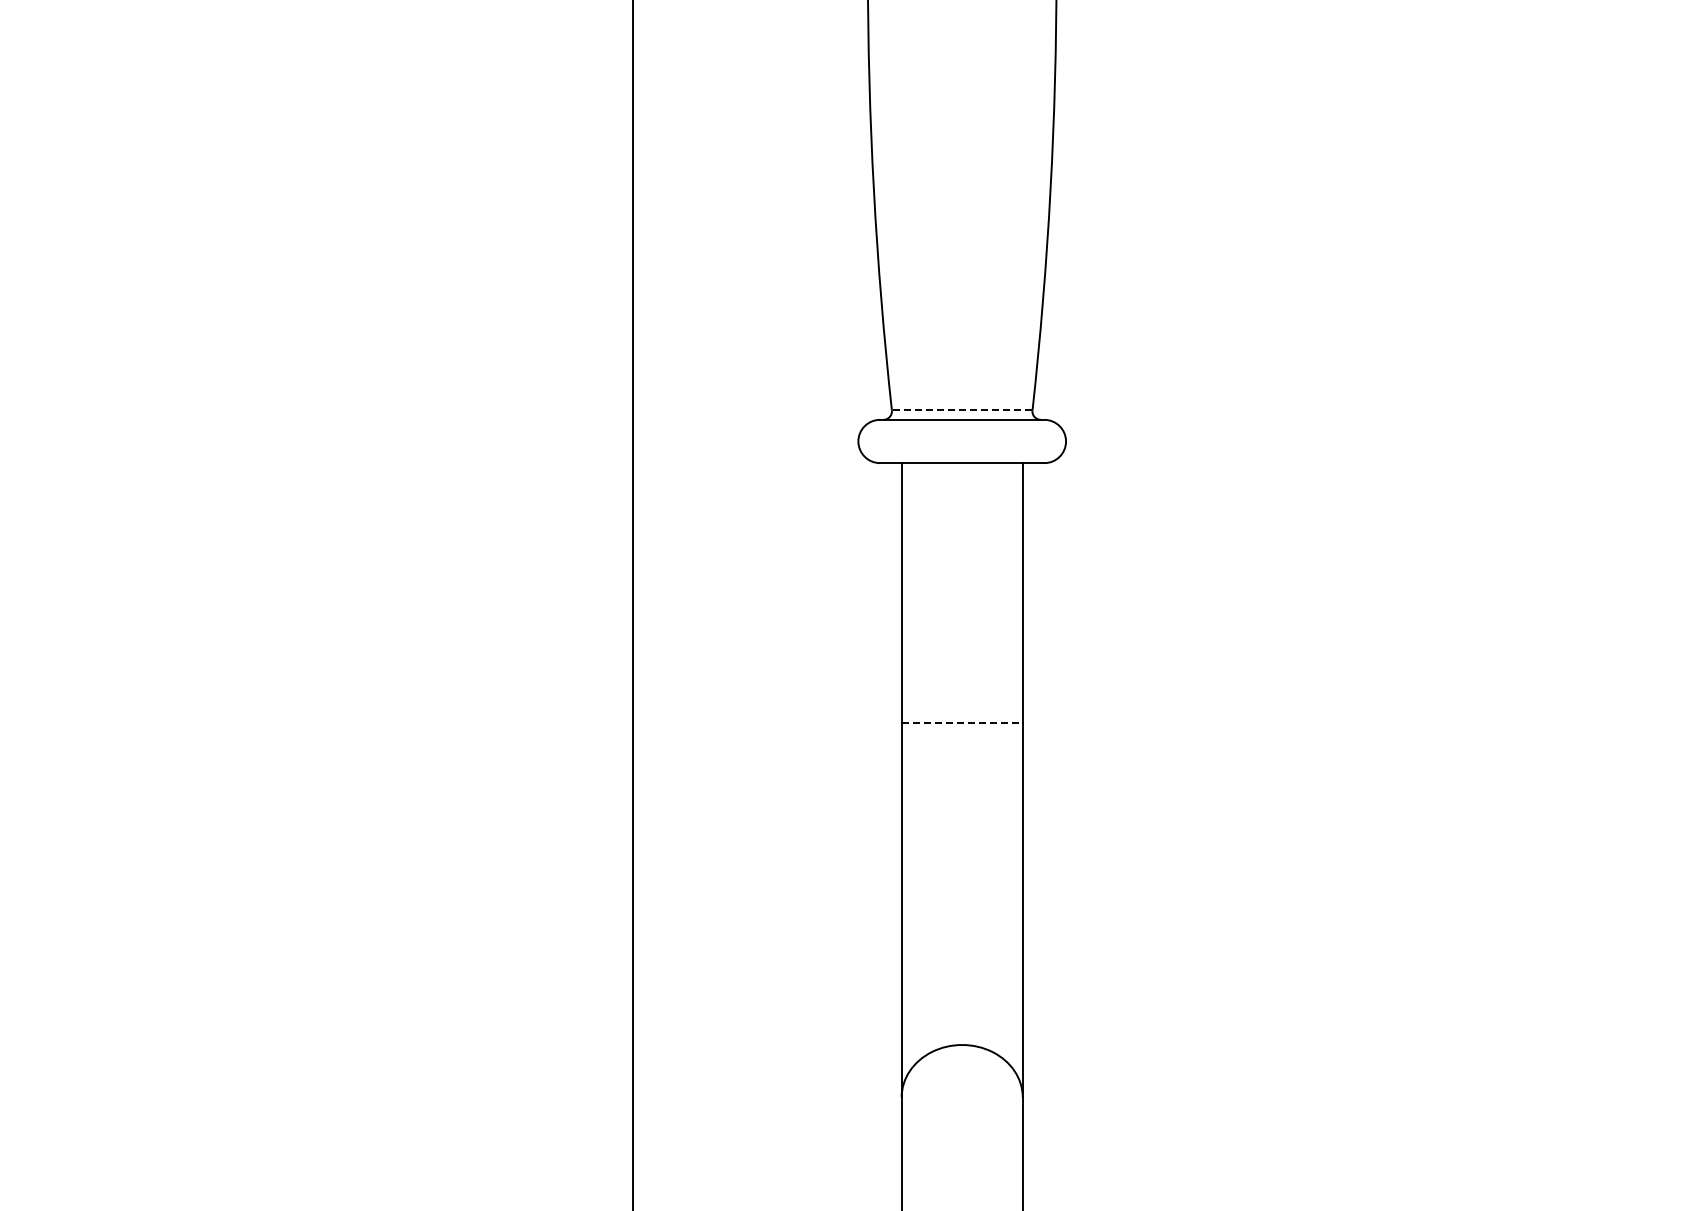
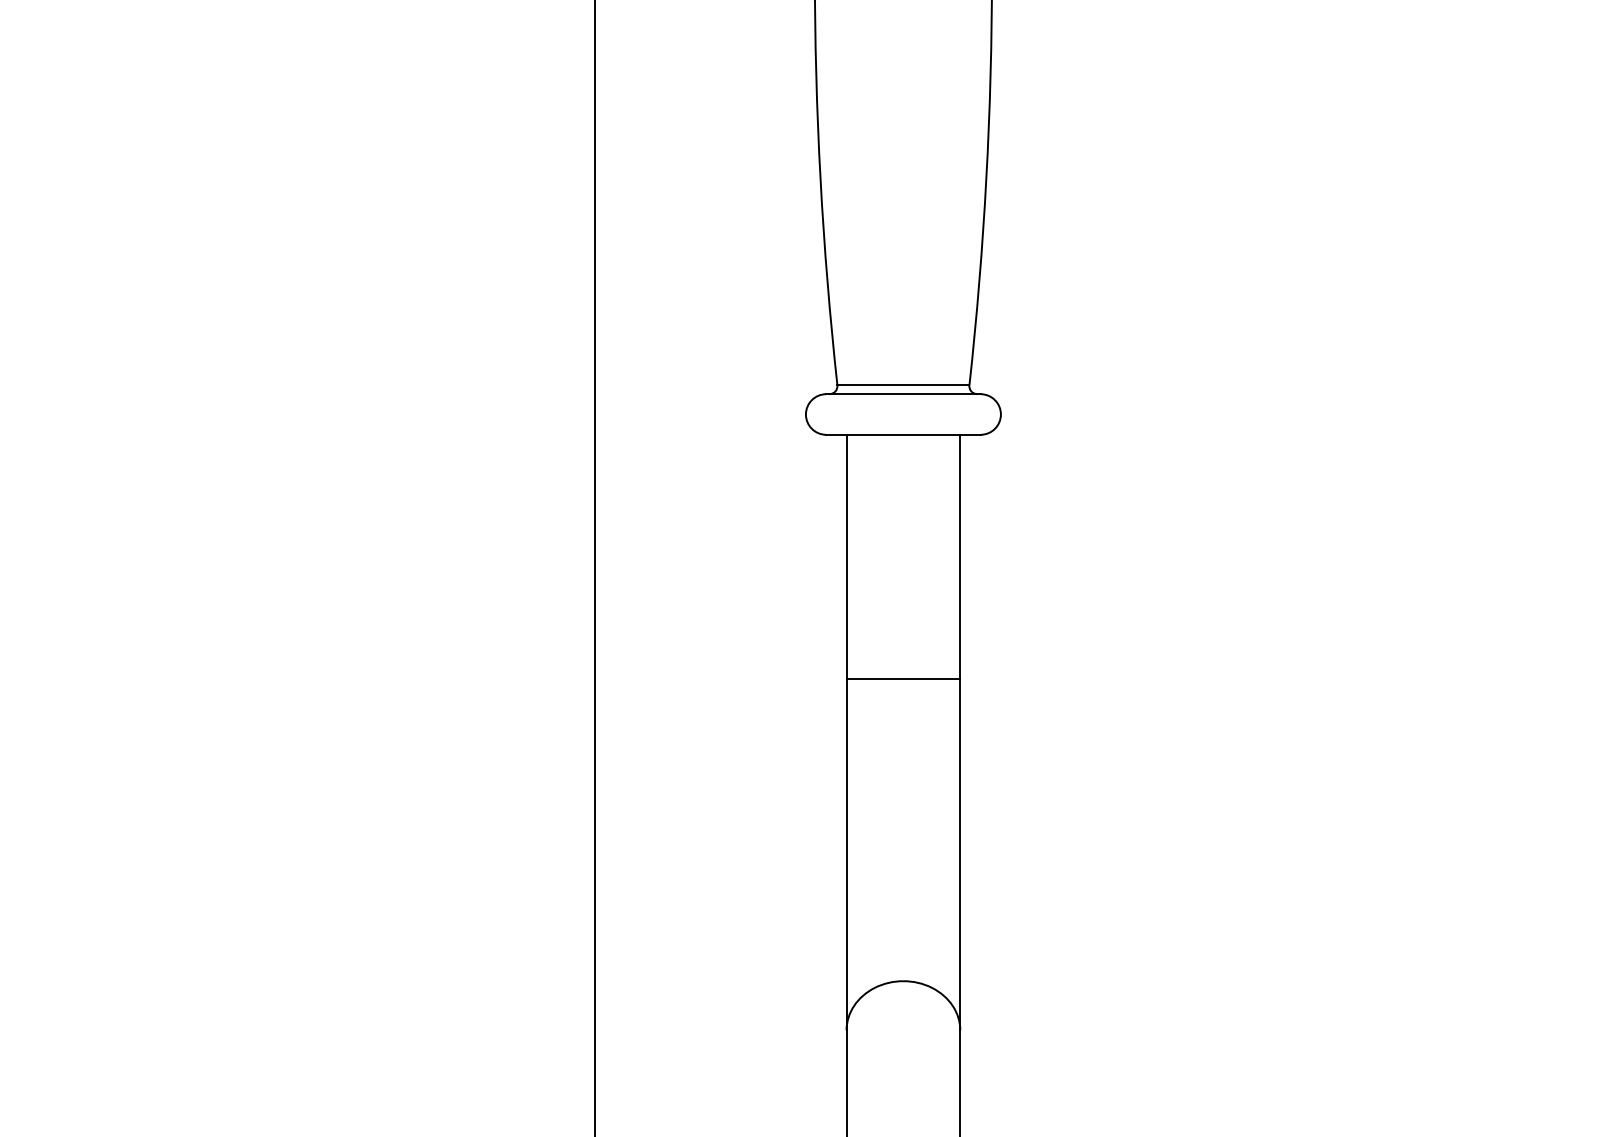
line: (961, 410) -> (902, 385), dashed -> solid
line: (962, 722) -> (903, 678), dashed -> solid

